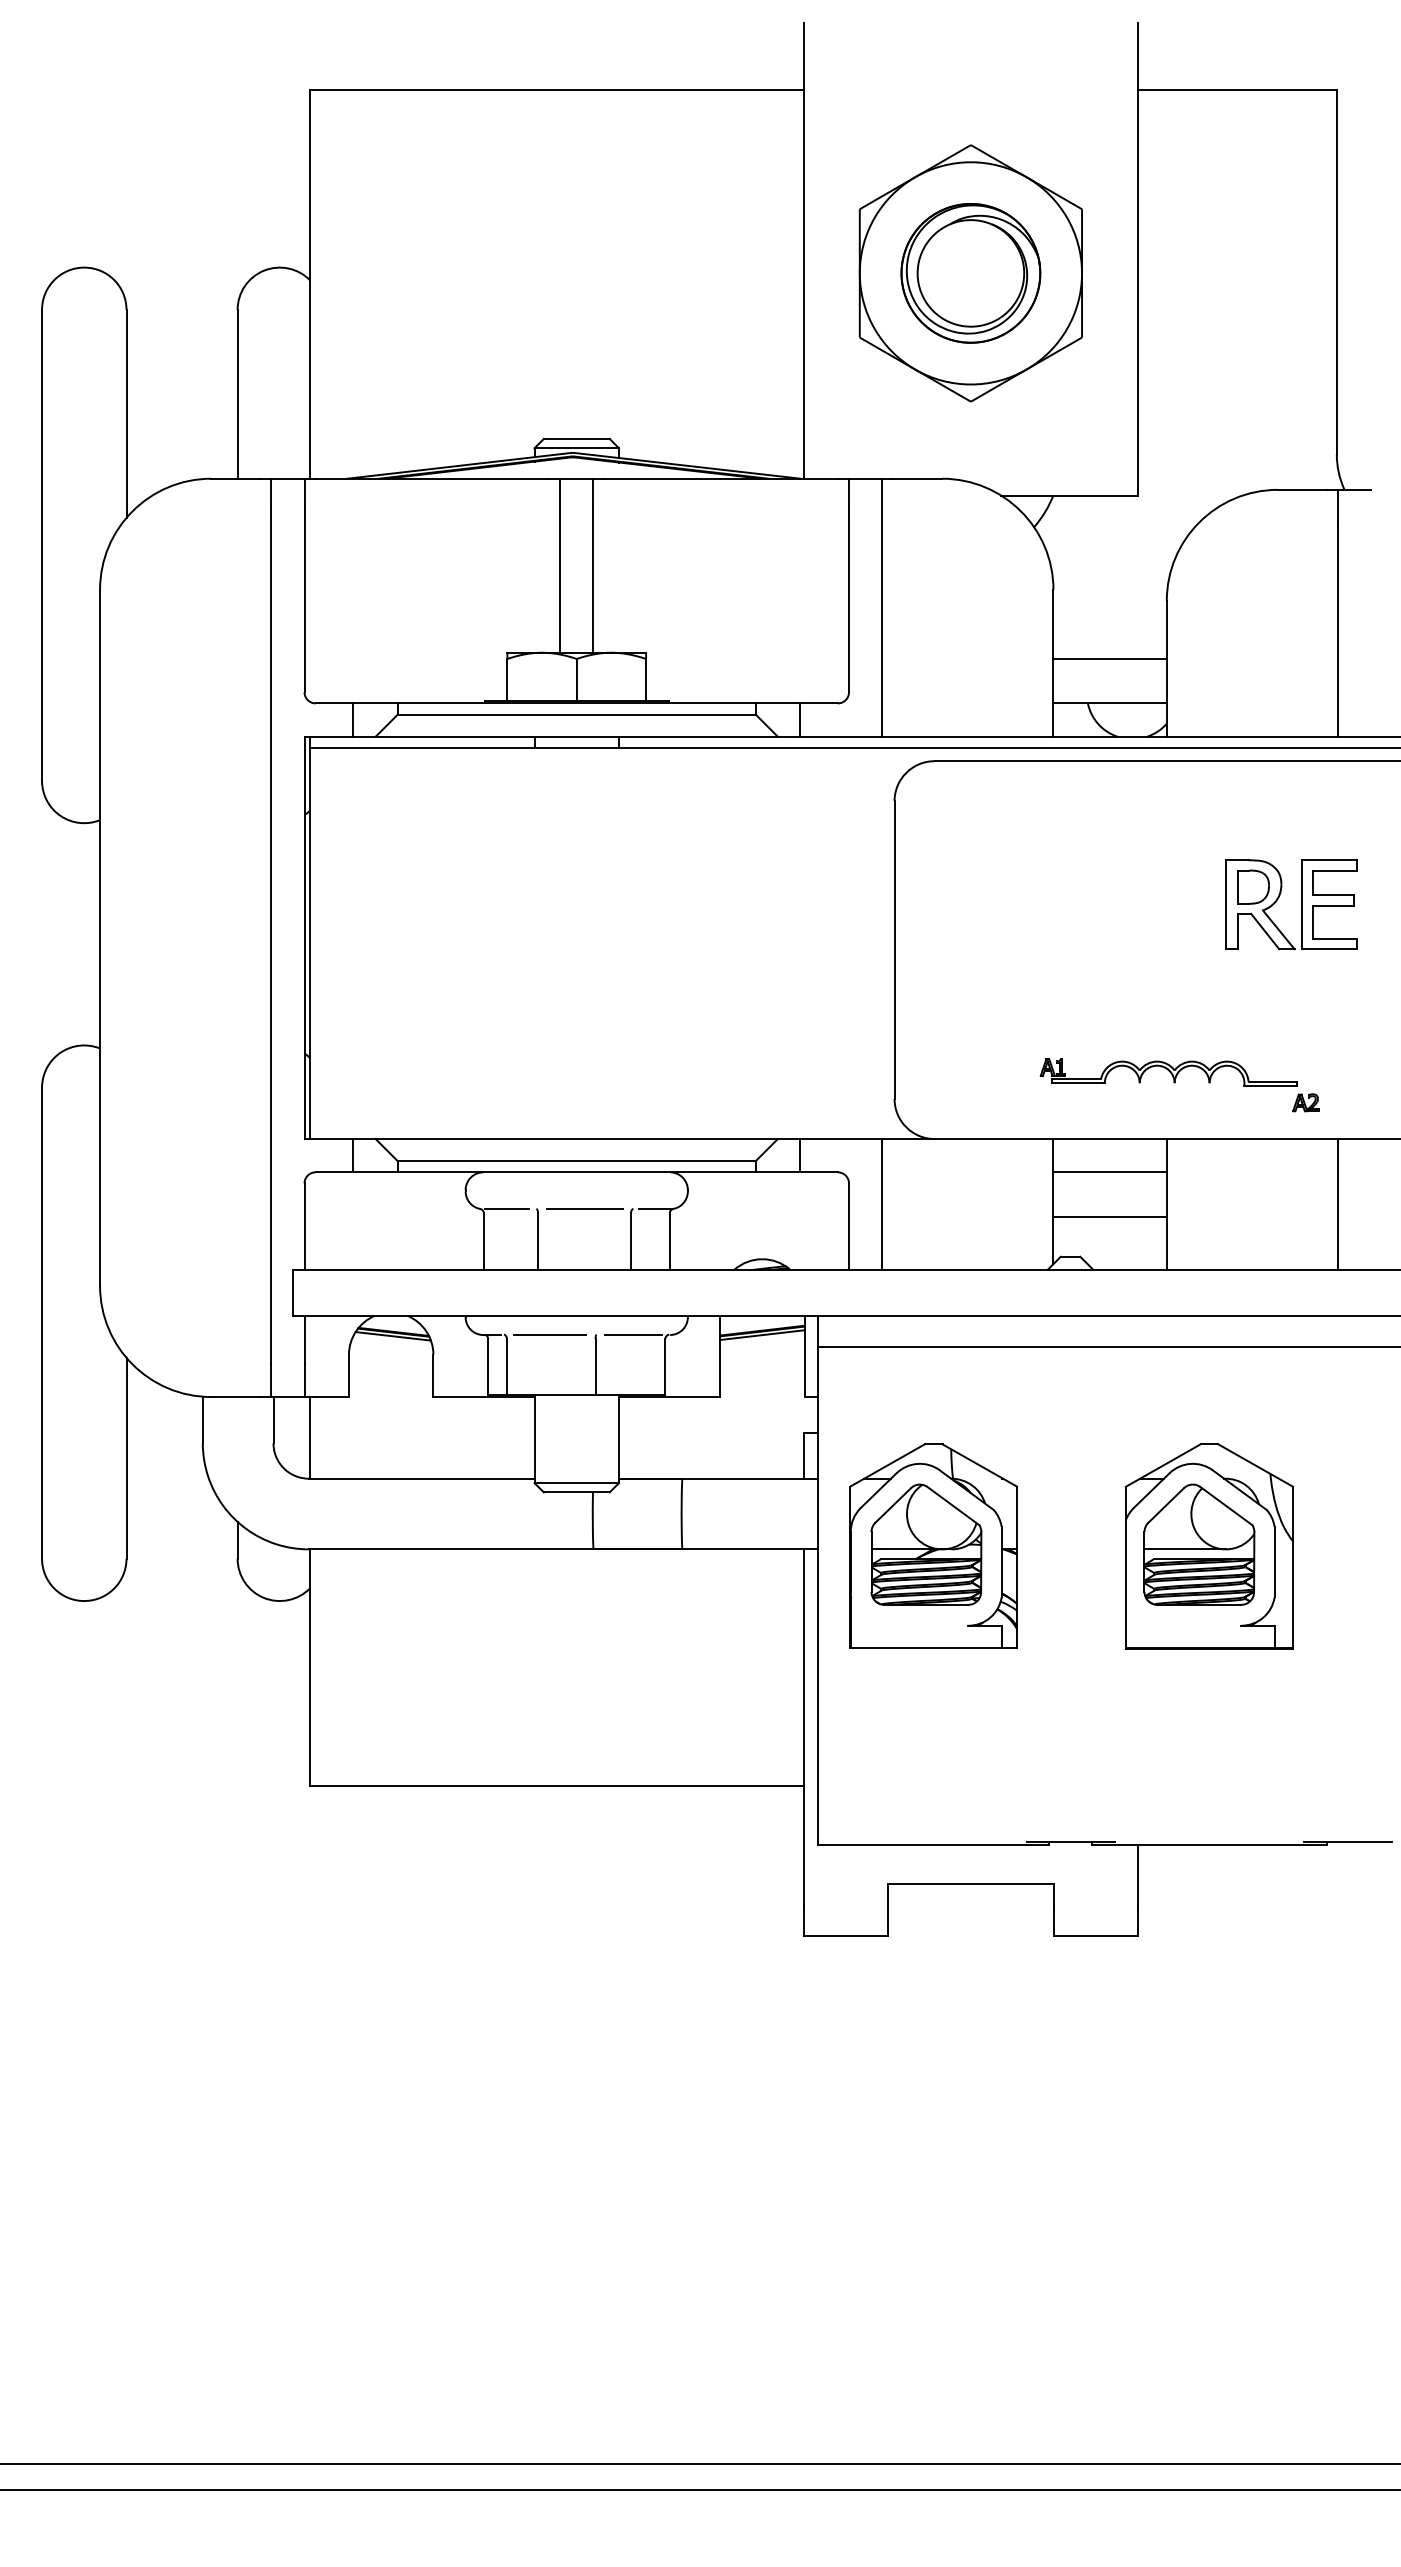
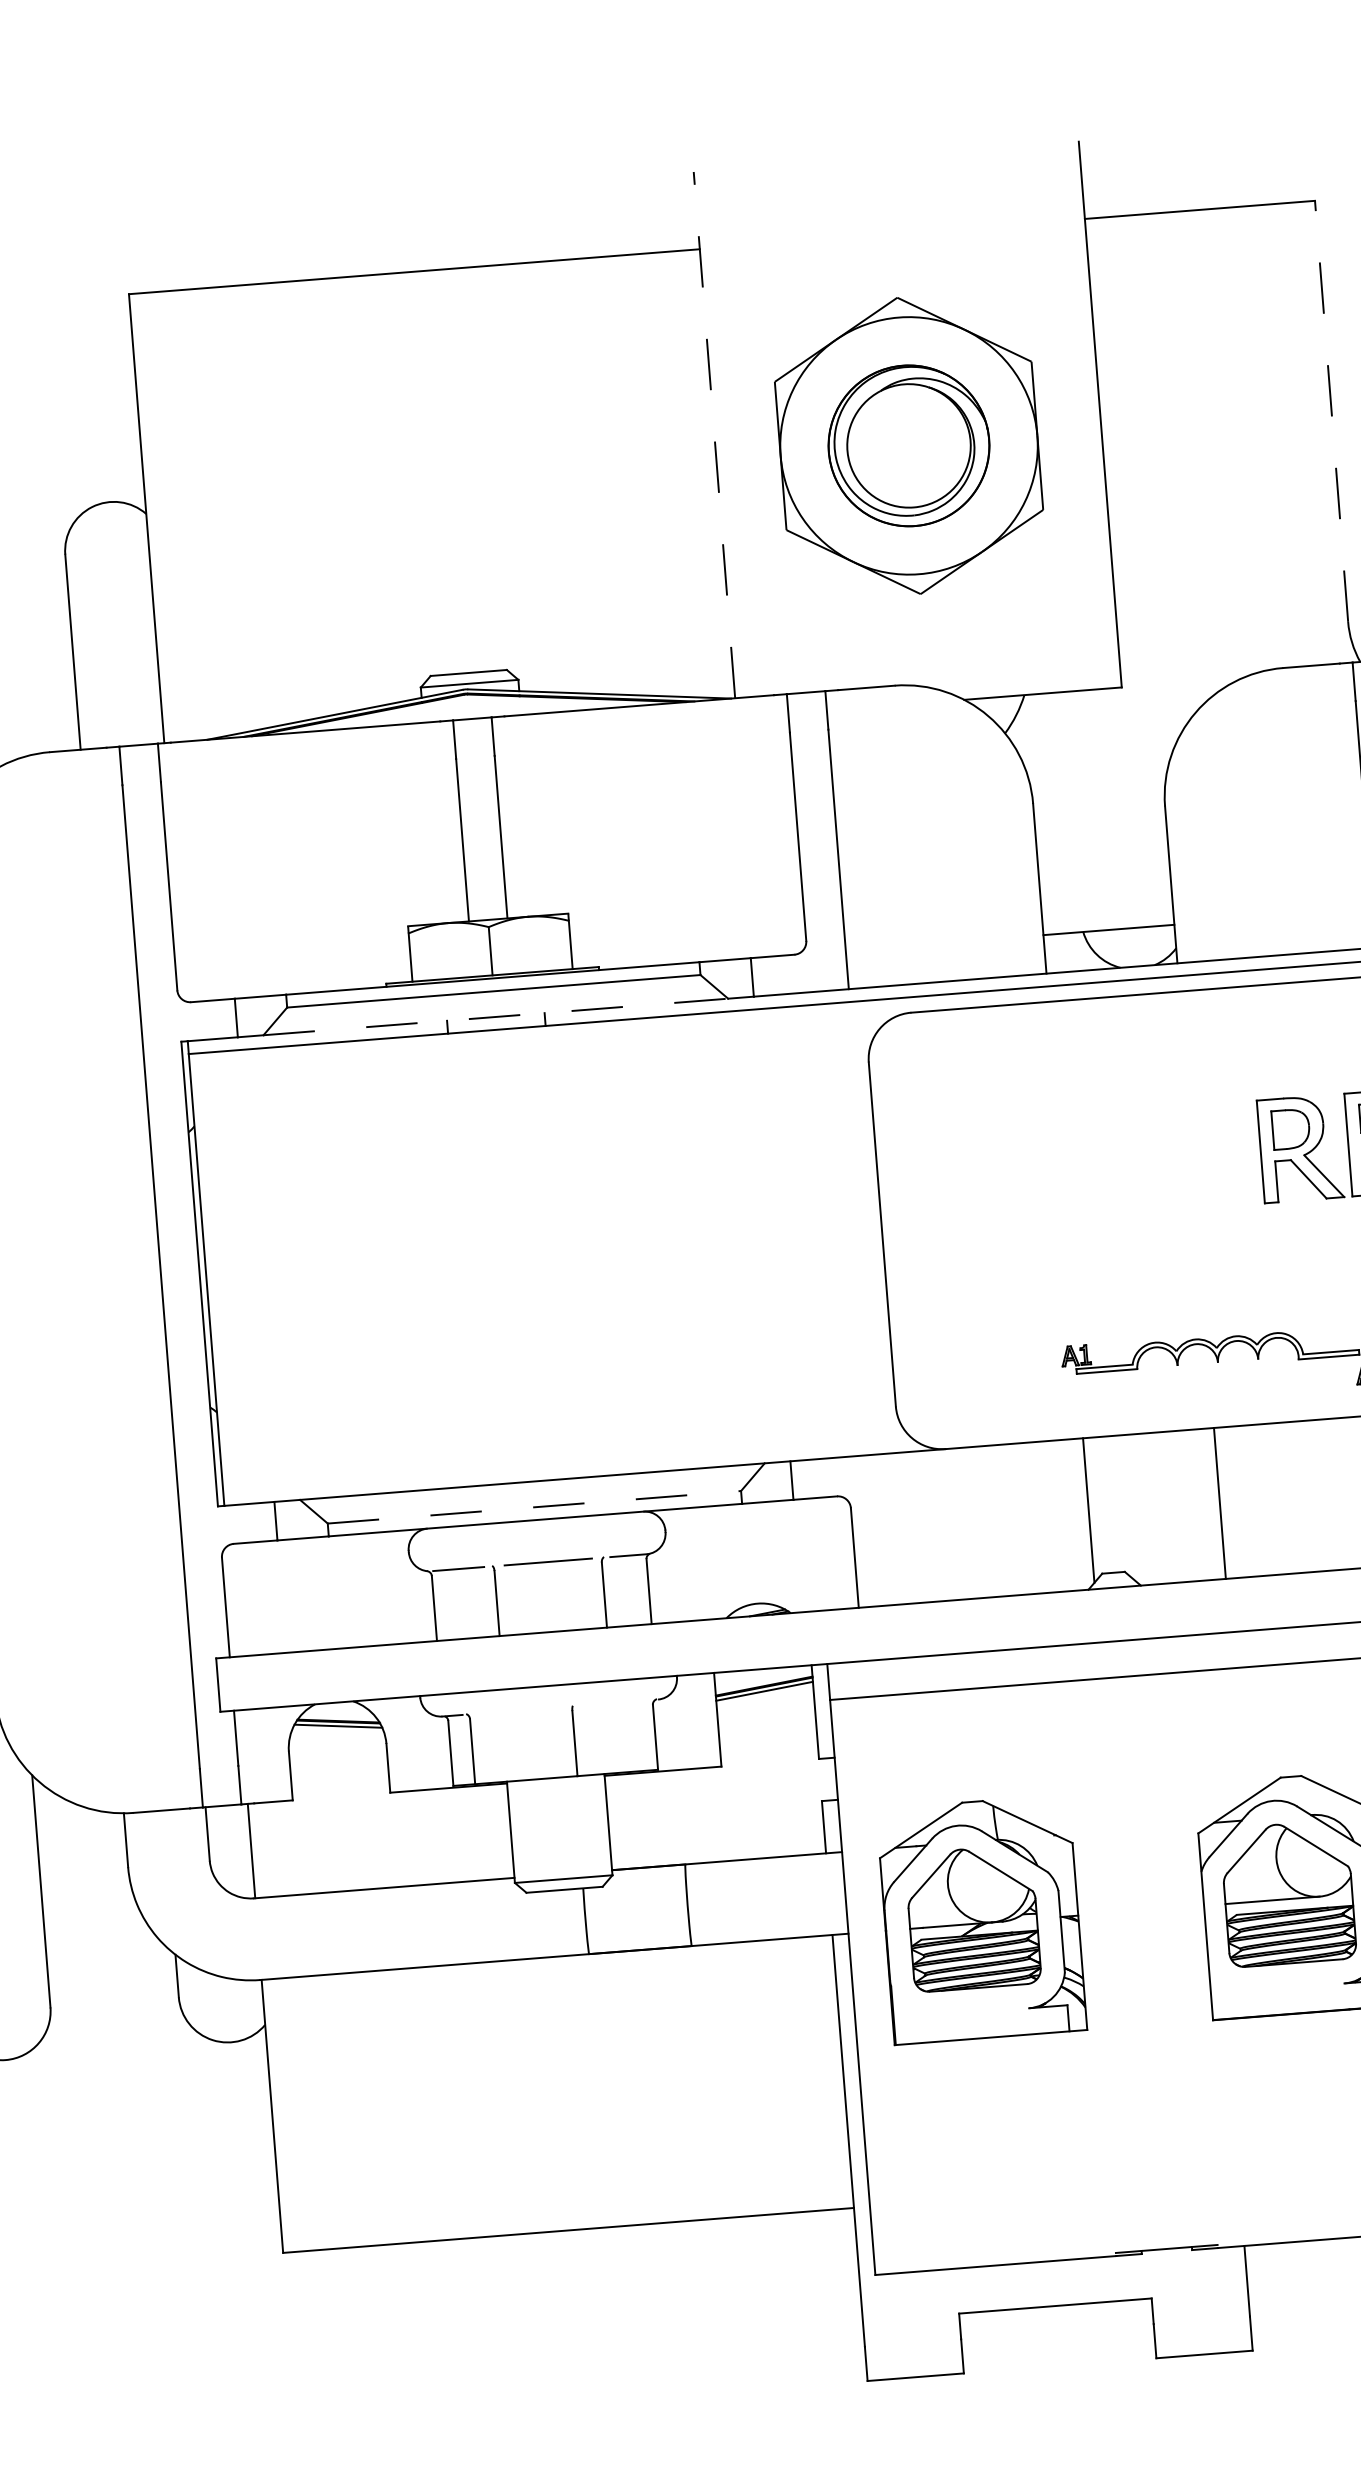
line: (804, 250) -> (714, 434), solid -> dashed
line: (1336, 271) -> (1331, 410), solid -> dashed
line: (1109, 658) -> (1104, 878), removed
line: (577, 736) -> (496, 1016), solid -> dashed
line: (576, 1161) -> (534, 1507), solid -> dashed
line: (1109, 1172) -> (1150, 1471), removed
line: (882, 1204) -> (891, 1529), removed
line: (1109, 1216) -> (1154, 1522), removed
line: (549, 1335) -> (518, 1711), removed
line: (633, 1335) -> (615, 1703), removed

